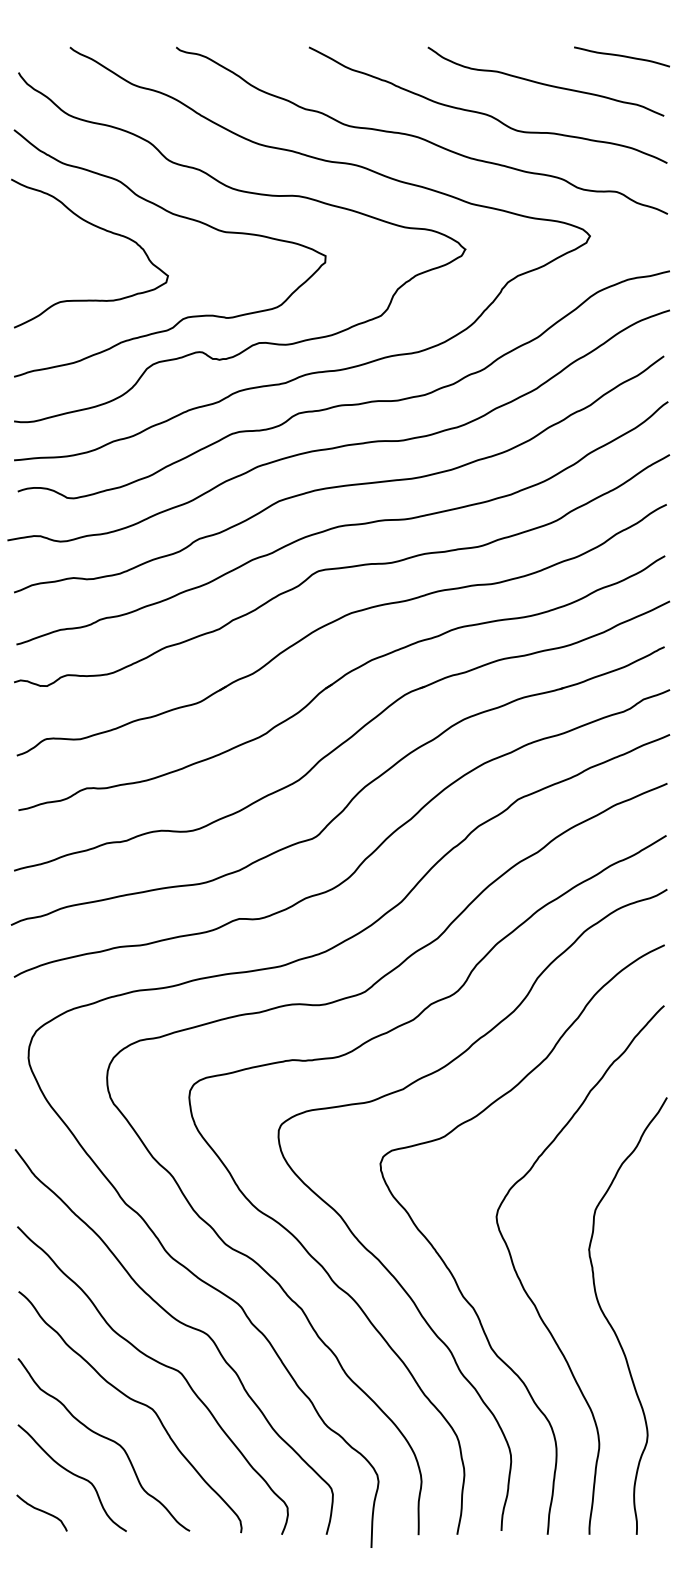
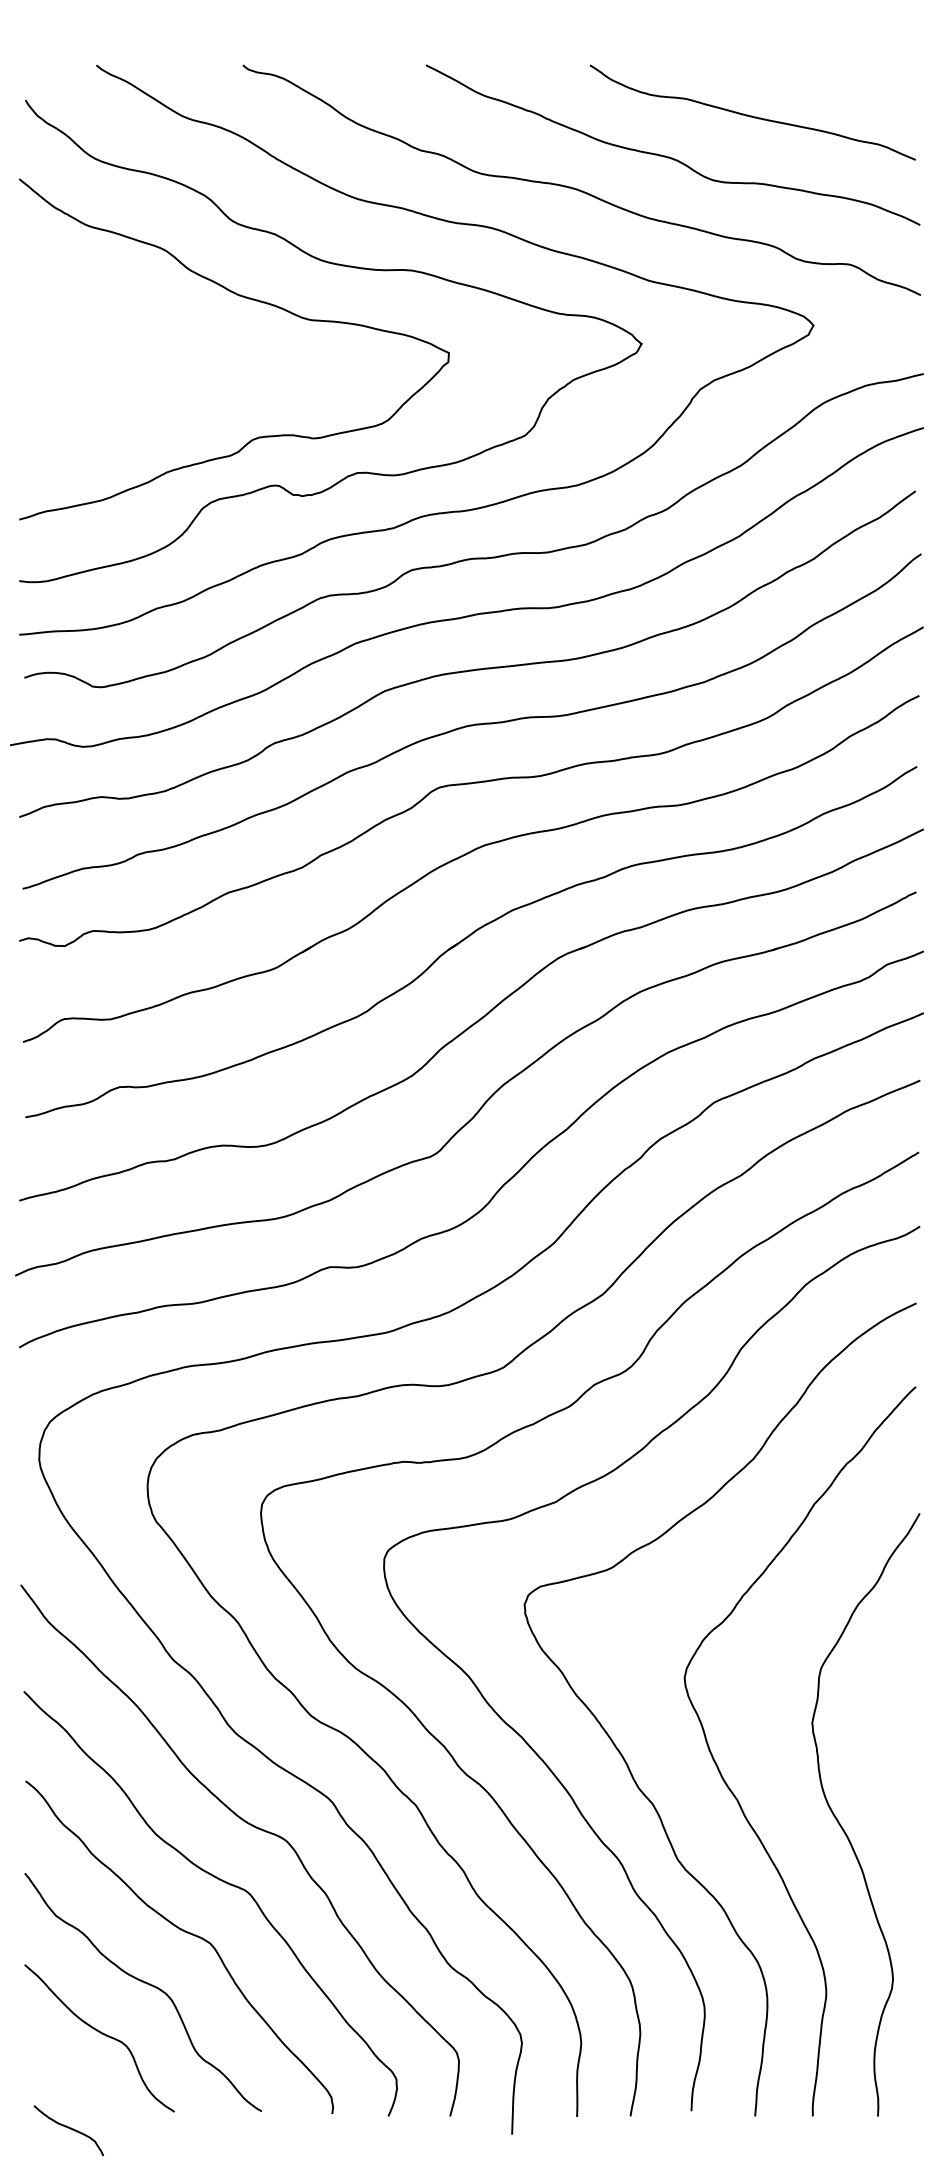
curve: (621, 56) -> (856, 77), removed
curve: (100, 229) -> (138, 316), removed
curve: (41, 1511) -> (68, 2128), moved

